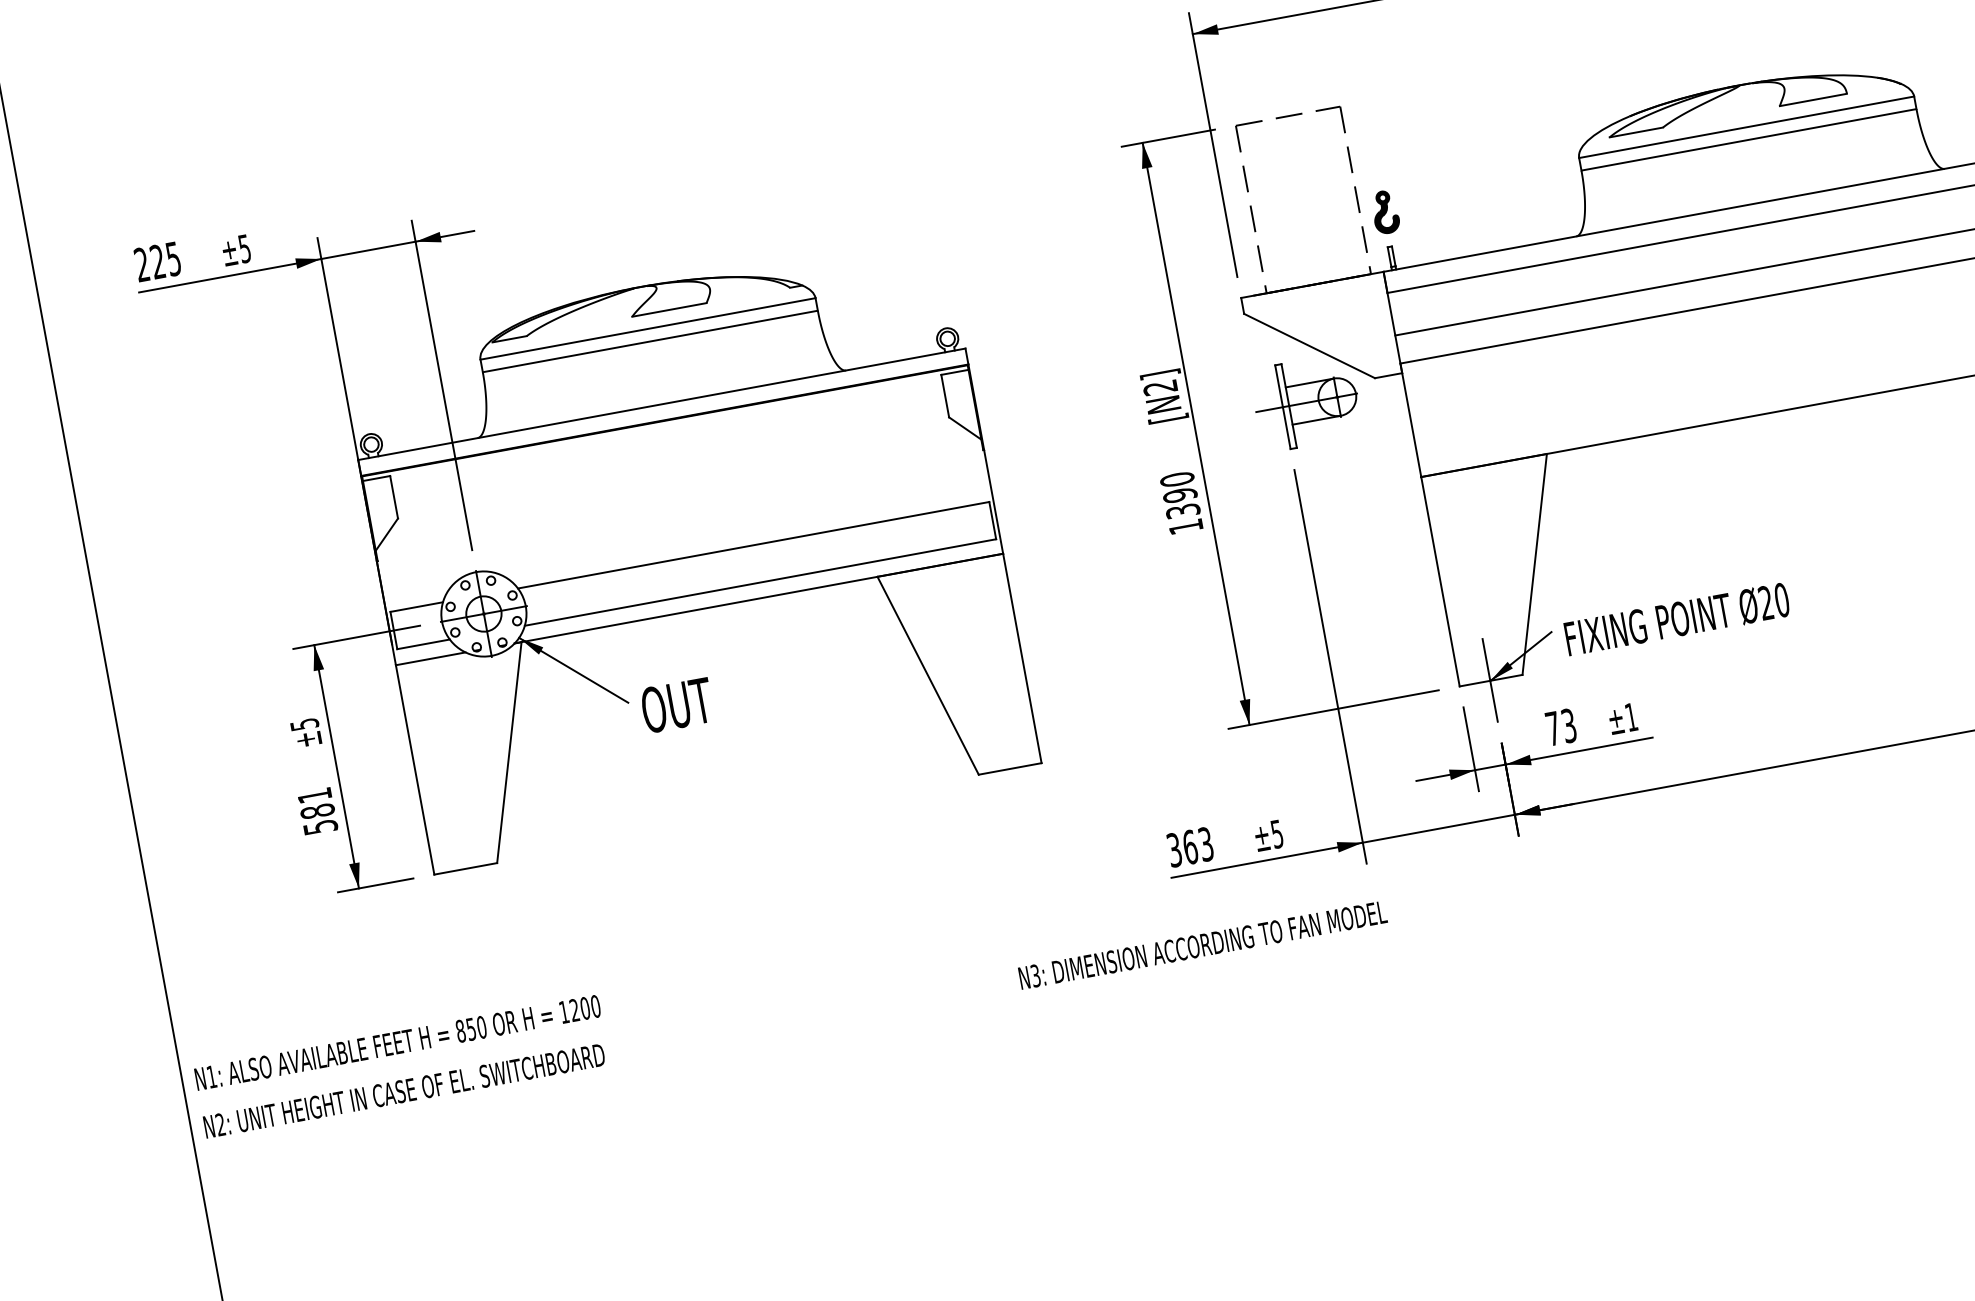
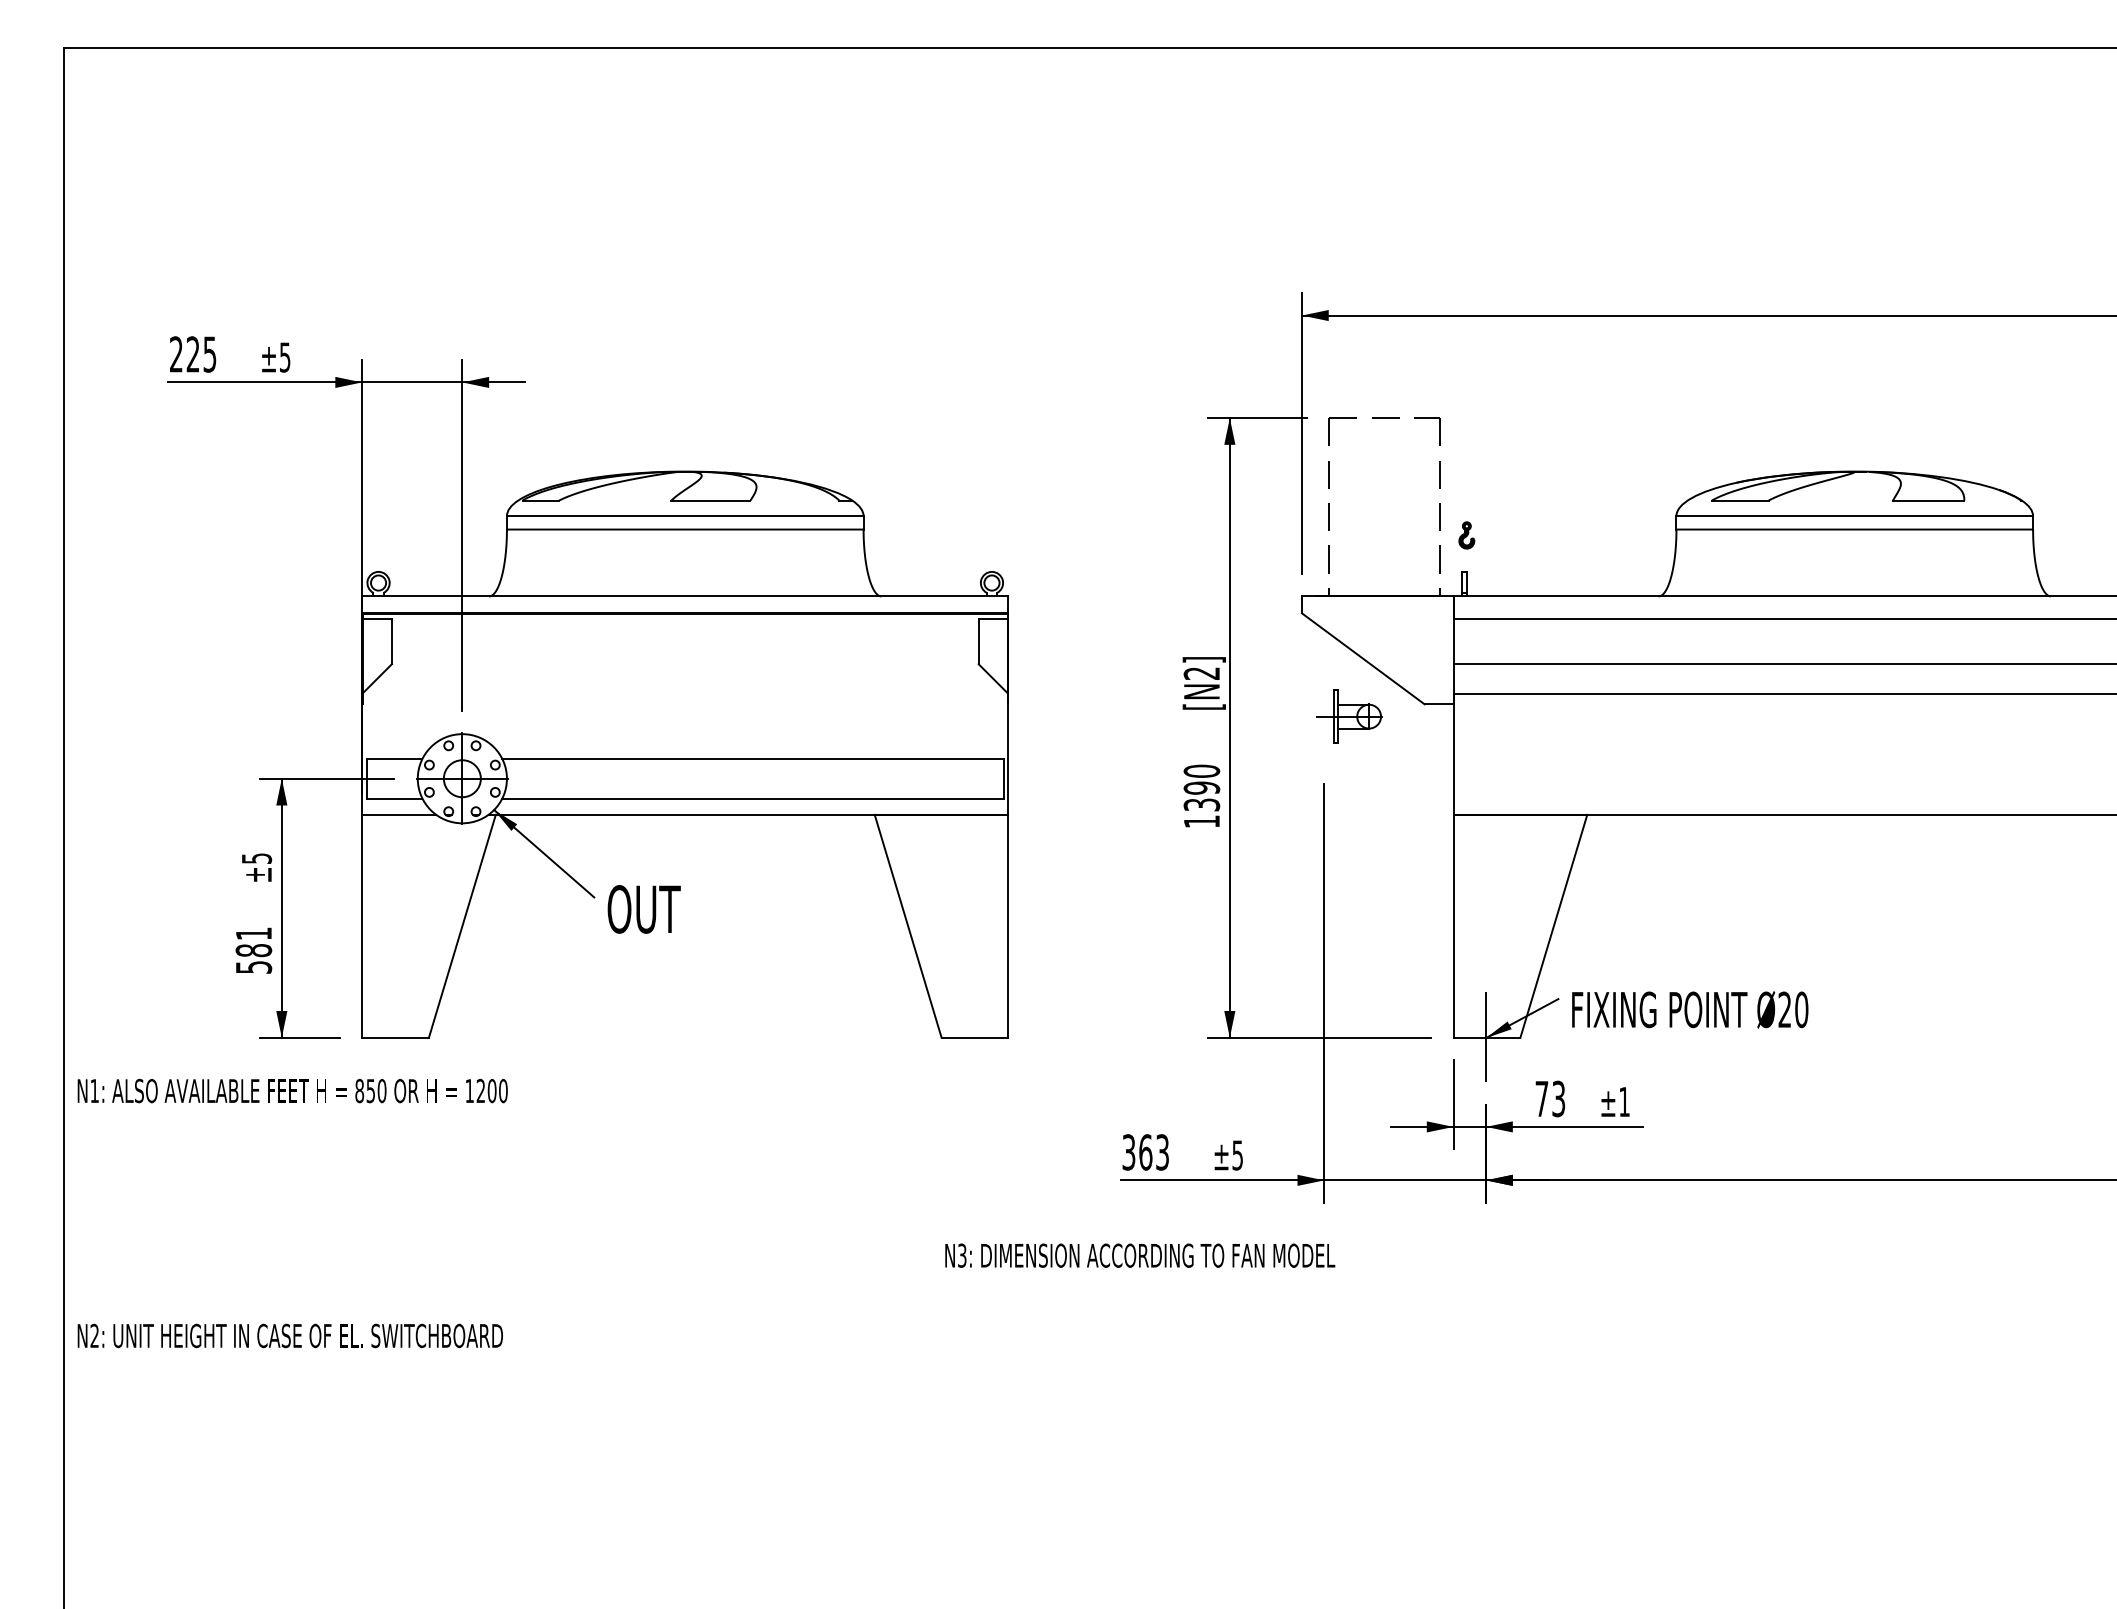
part: (1385, 212) -> (1466, 535), size x0.6
part: (1306, 402) -> (1349, 716), size x0.6
text: (397, 1042) -> (292, 1090), moved
text: (403, 1090) -> (289, 1335), moved

